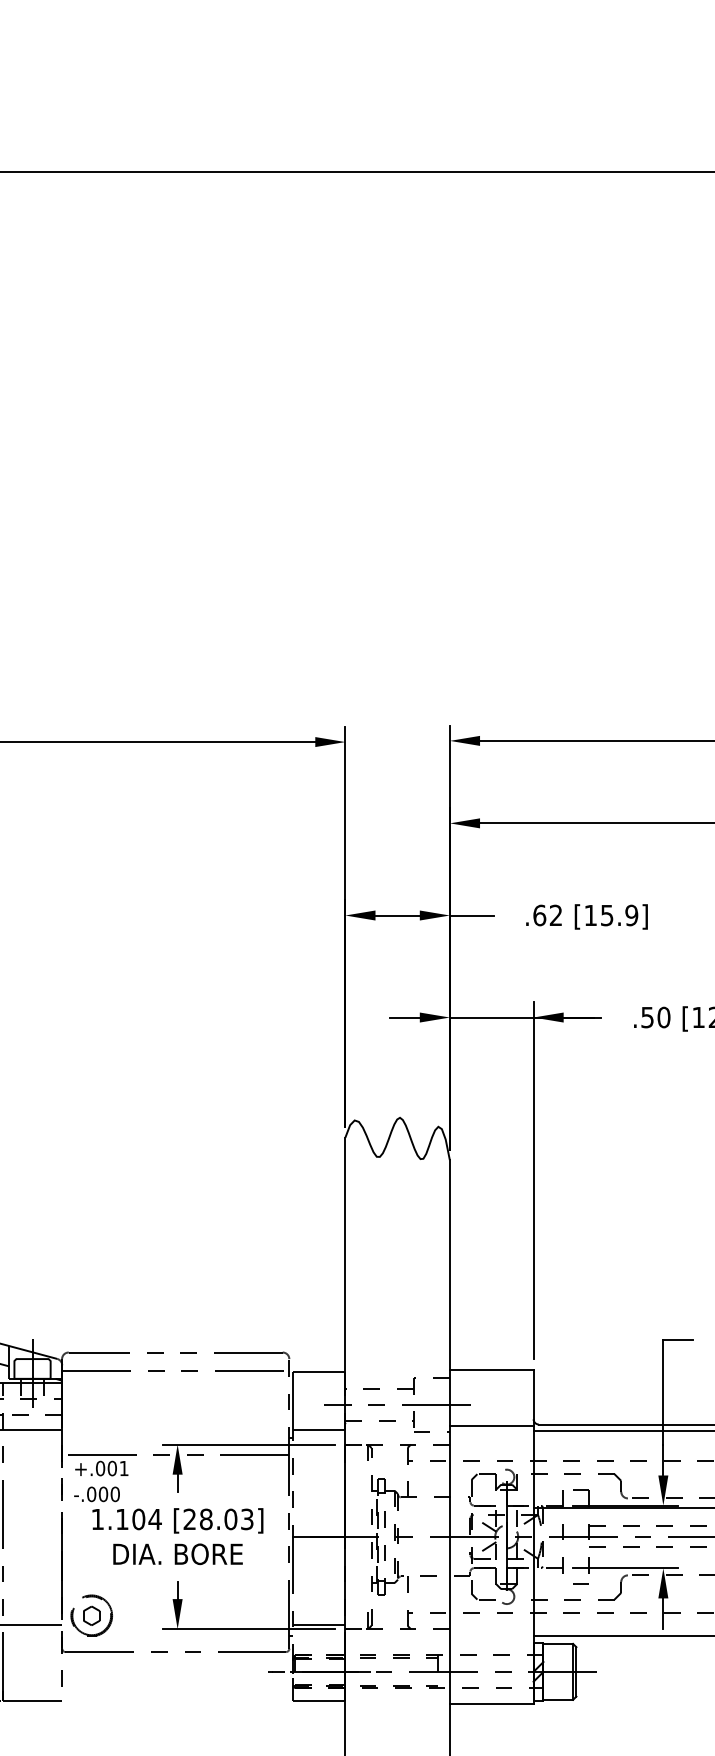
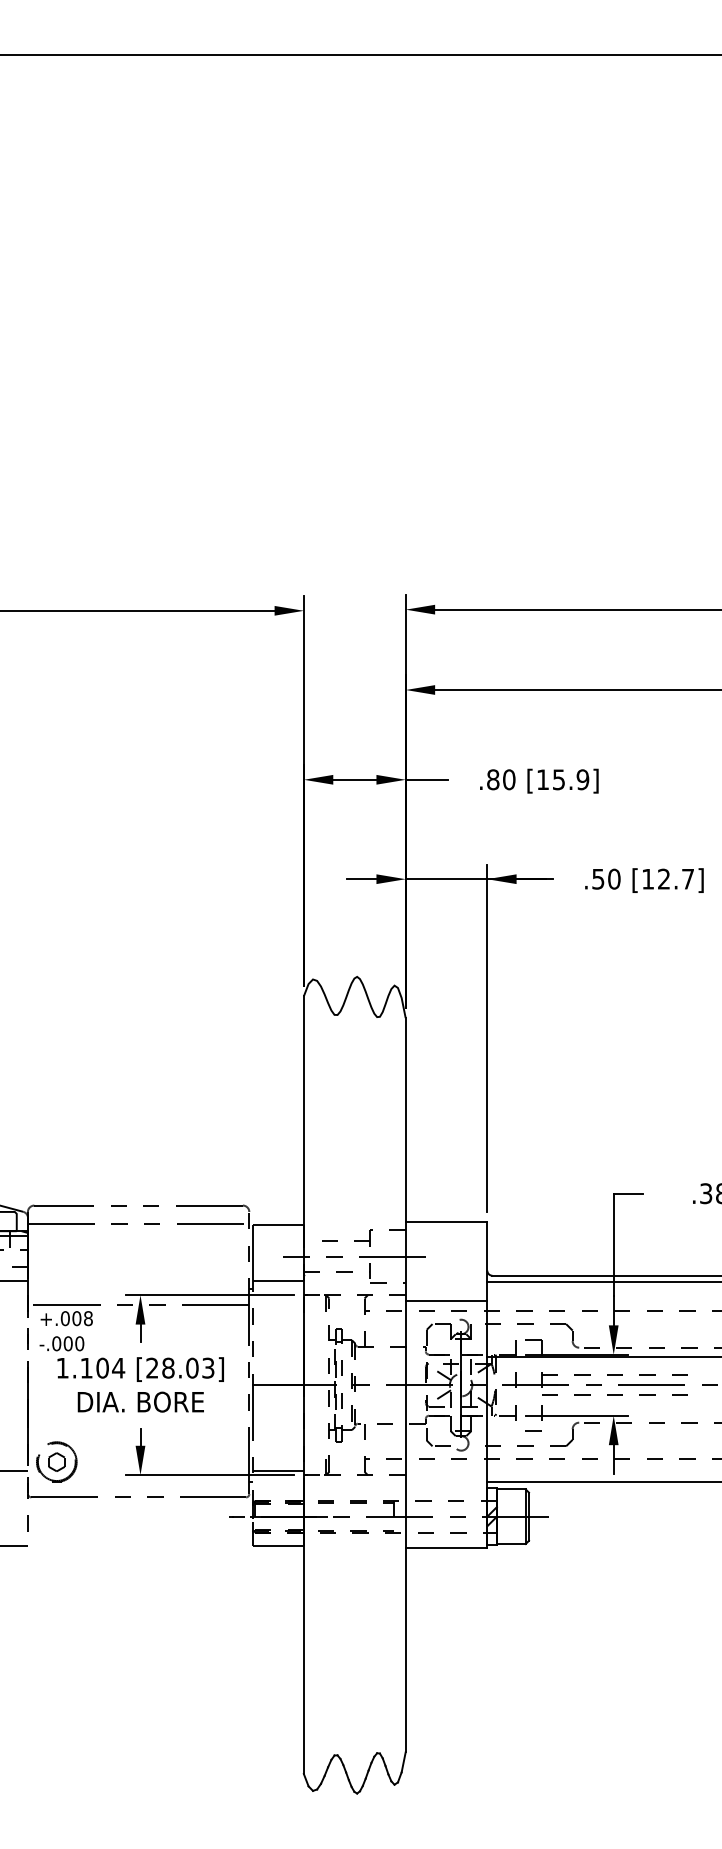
text: (548, 915) -> (501, 779), .62 -> .80
line: (491, 1426) -> (446, 1301), moved
text: (124, 1468) -> (88, 1318), +.001 -> +.008

